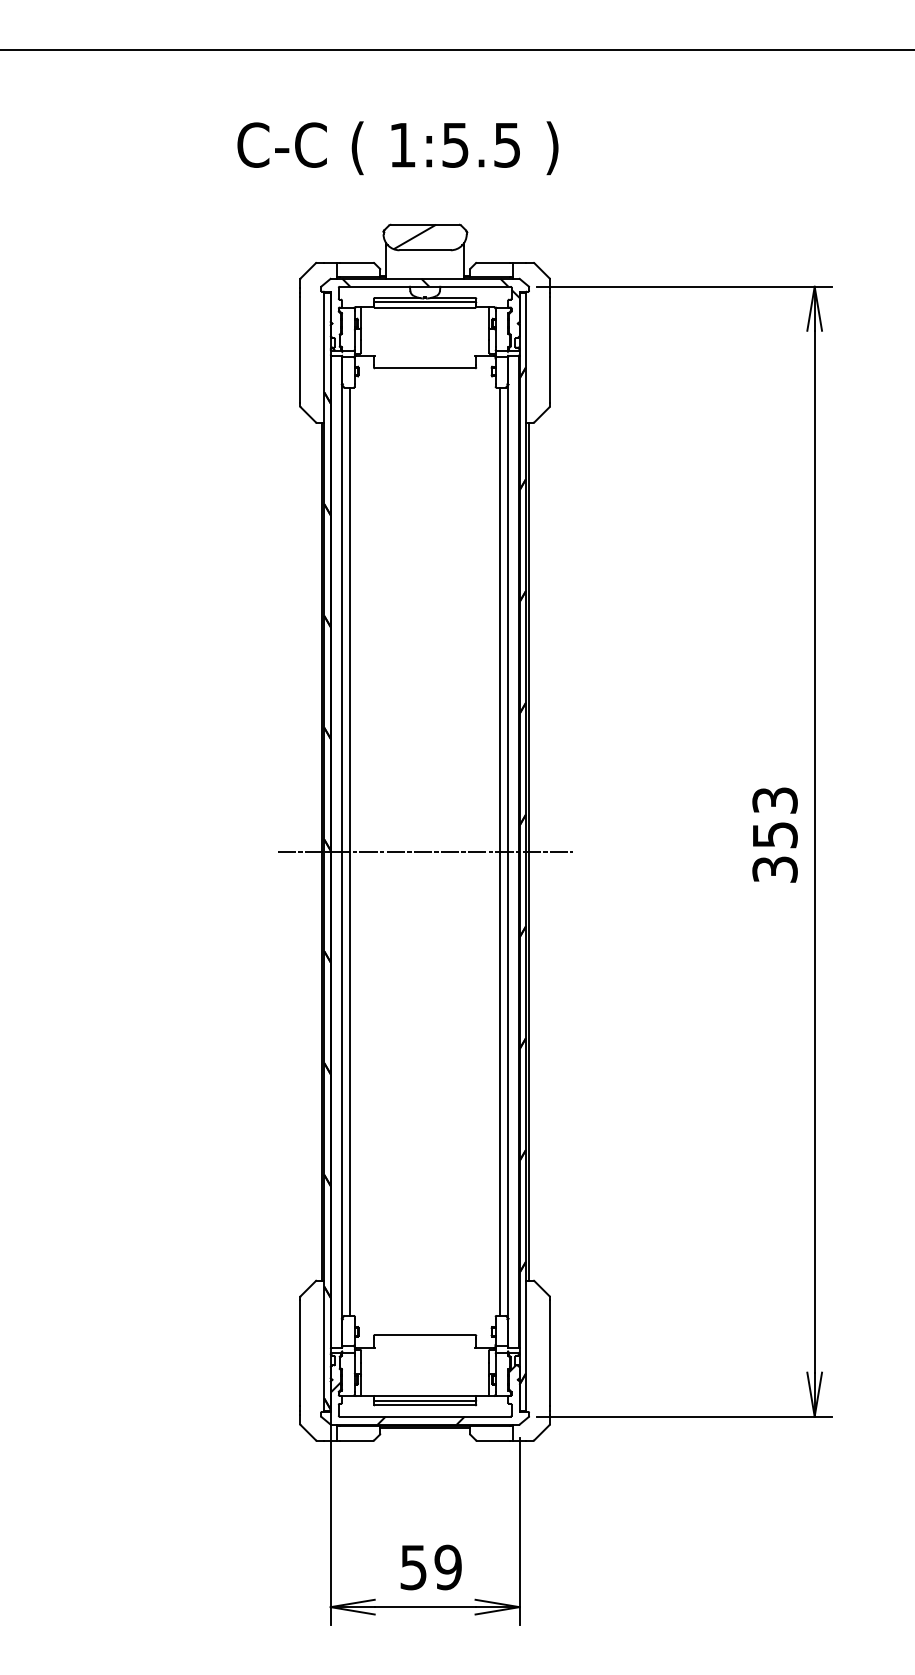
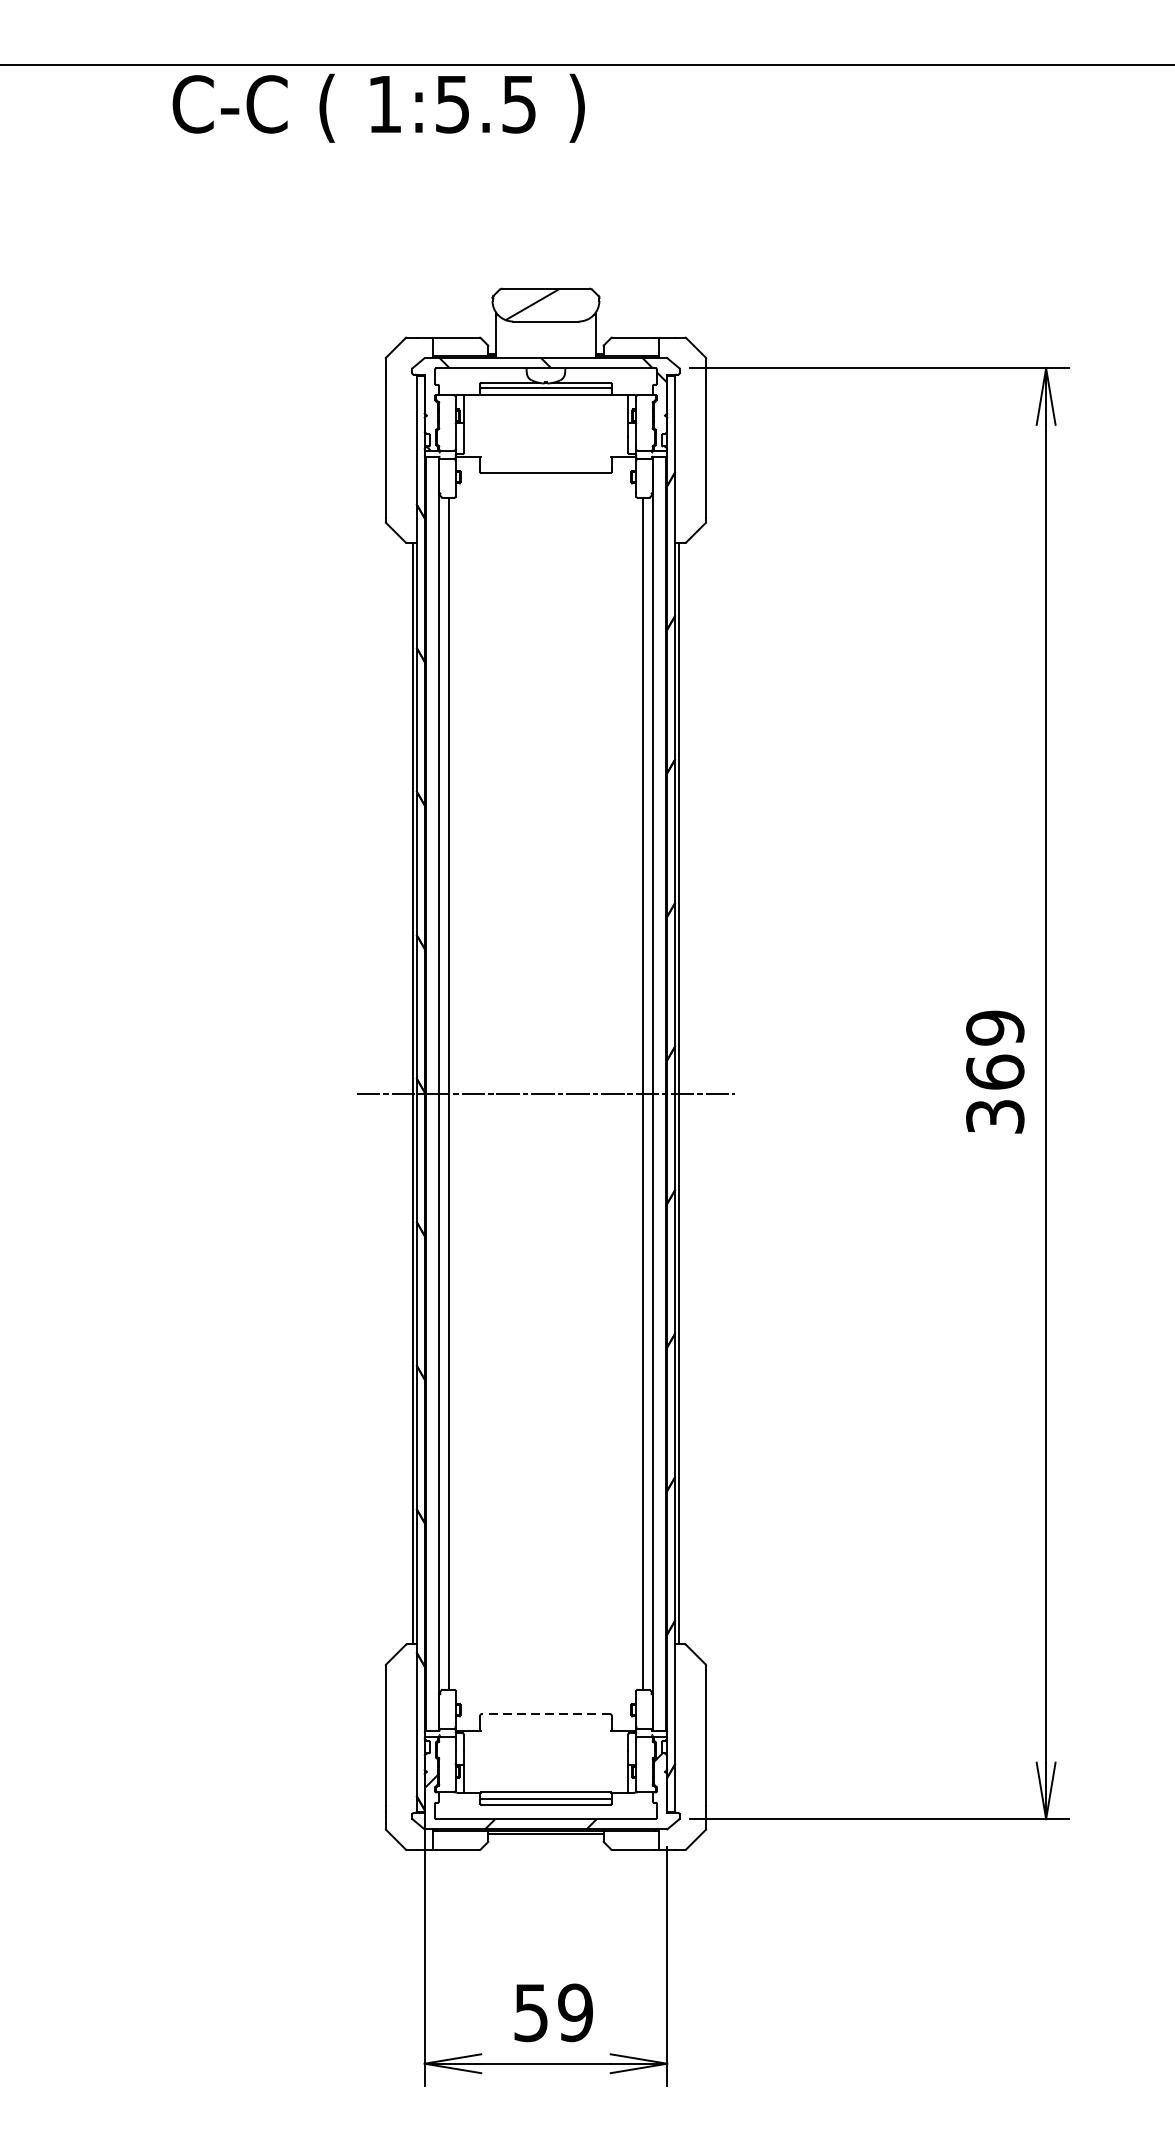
text: (397, 148) -> (378, 108), moved
text: (774, 817) -> (994, 1049), 353 -> 369
line: (424, 1335) -> (545, 1714), solid -> dashed

